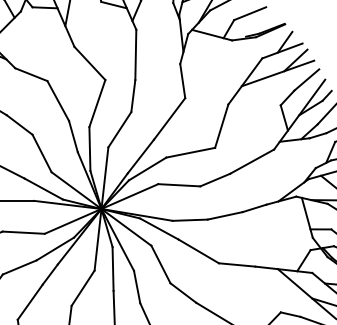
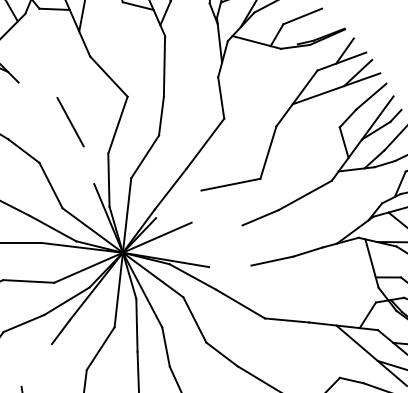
line: (31, 74) -> (38, 90), removed
line: (73, 136) -> (89, 165), removed
line: (147, 168) -> (178, 203), removed
line: (179, 185) -> (217, 224), removed
line: (189, 219) -> (229, 265), removed
line: (29, 301) -> (35, 364), removed

